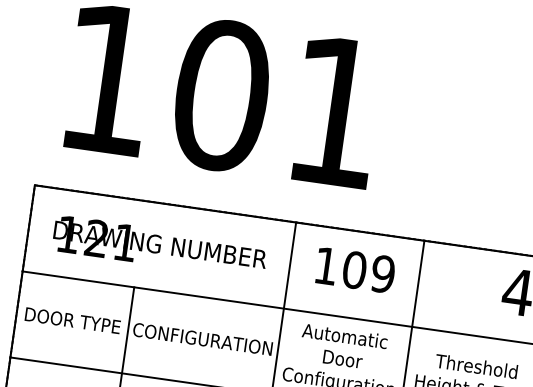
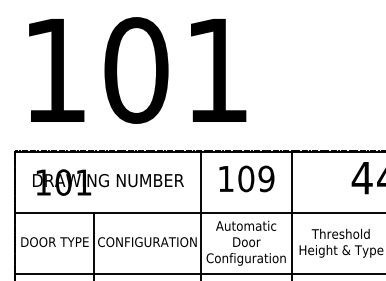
text: (96, 238) -> (63, 182), 121 -> 101

